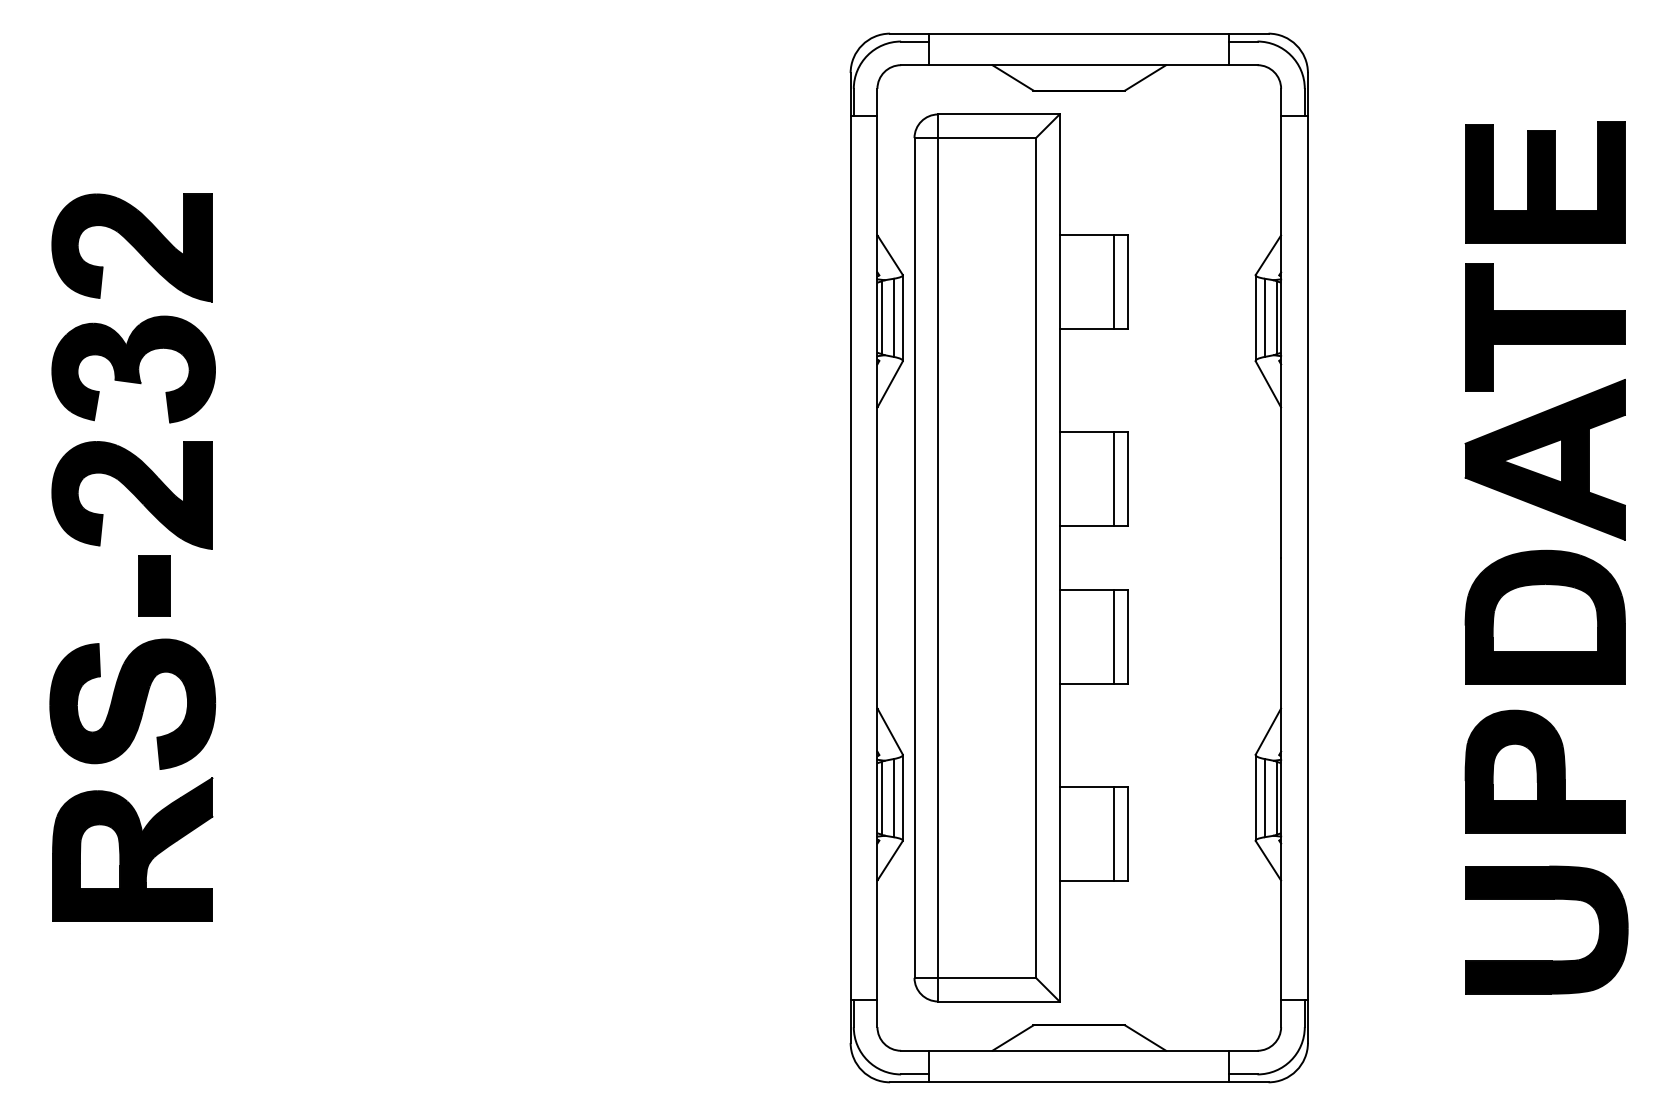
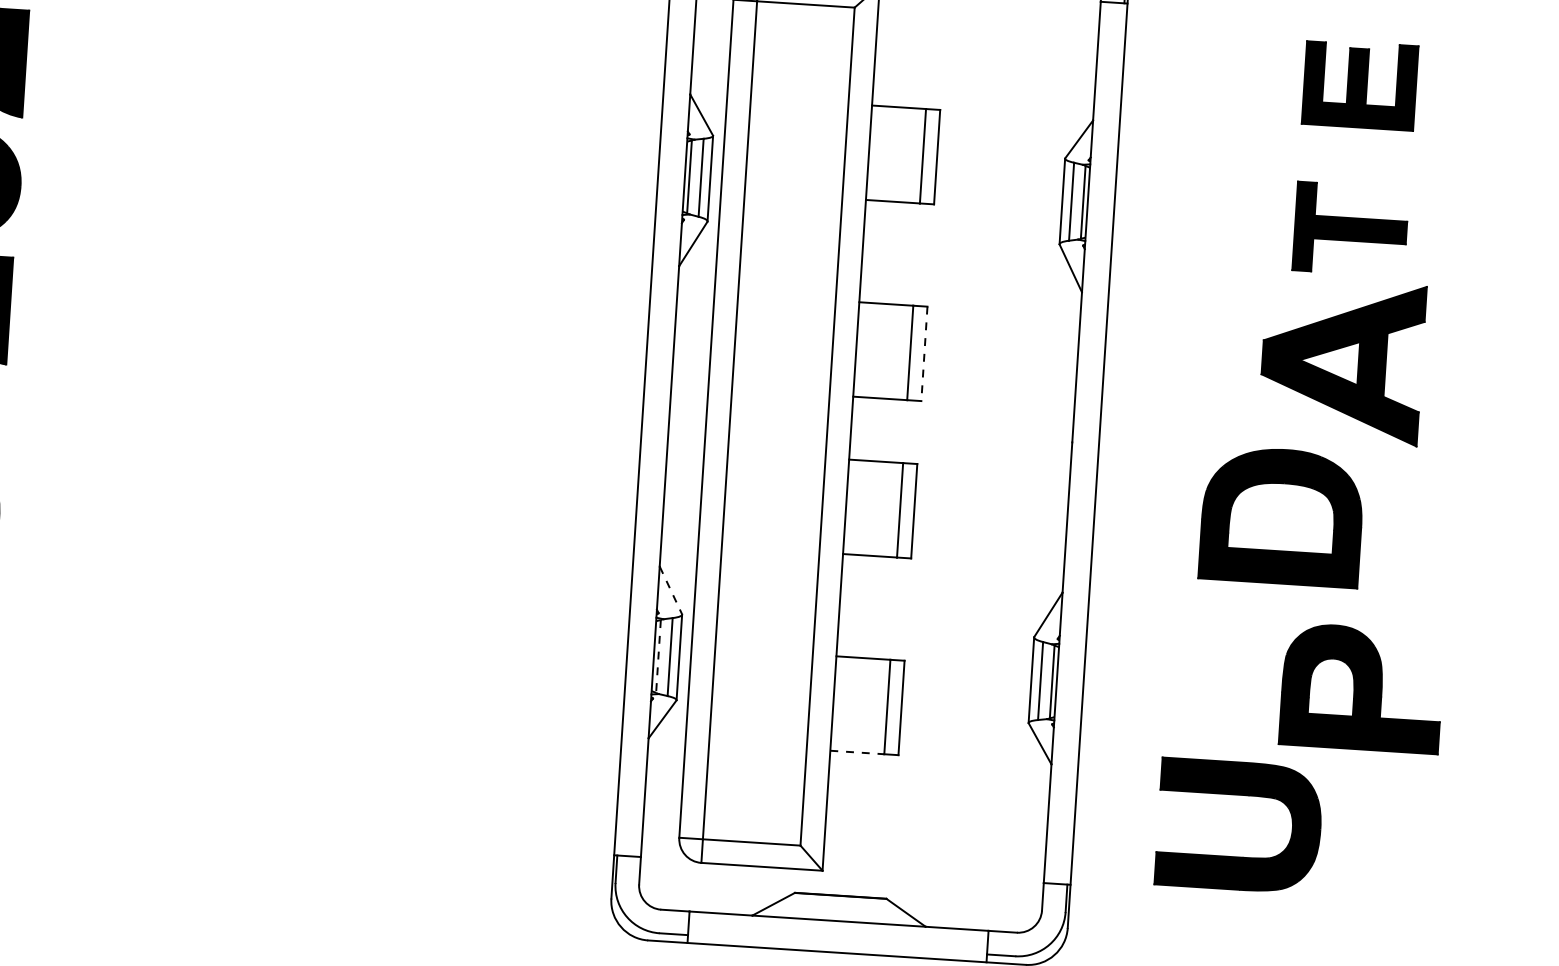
part: (1545, 182) -> (1360, 84), size x0.7
part: (1545, 327) -> (1350, 229), size x0.7
line: (1127, 479) -> (924, 354), solid -> dashed
part: (1544, 616) -> (1281, 515), moved
line: (890, 731) -> (671, 590), solid -> dashed
part: (1544, 771) -> (1361, 688), moved
line: (882, 798) -> (658, 656), solid -> dashed
line: (1087, 881) -> (858, 752), solid -> dashed
part: (1546, 899) -> (1241, 795), moved

